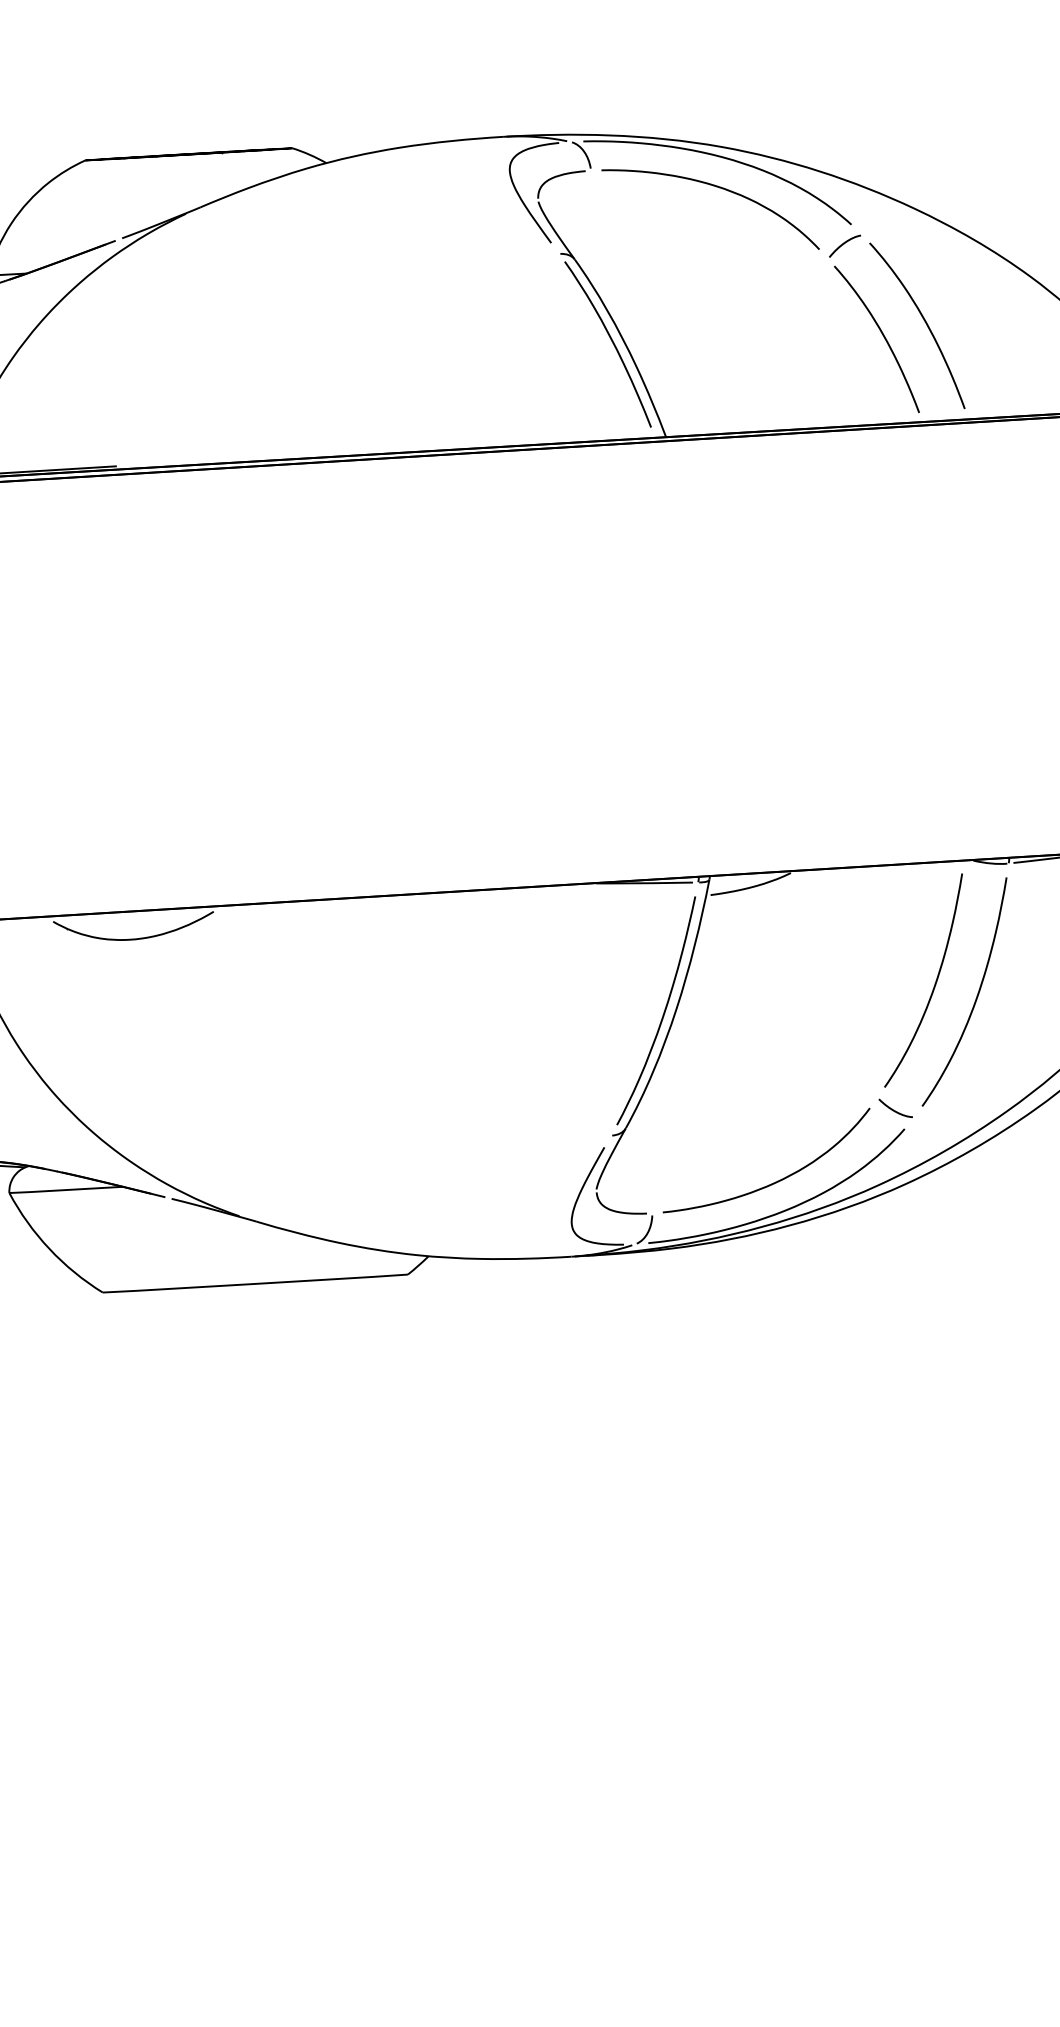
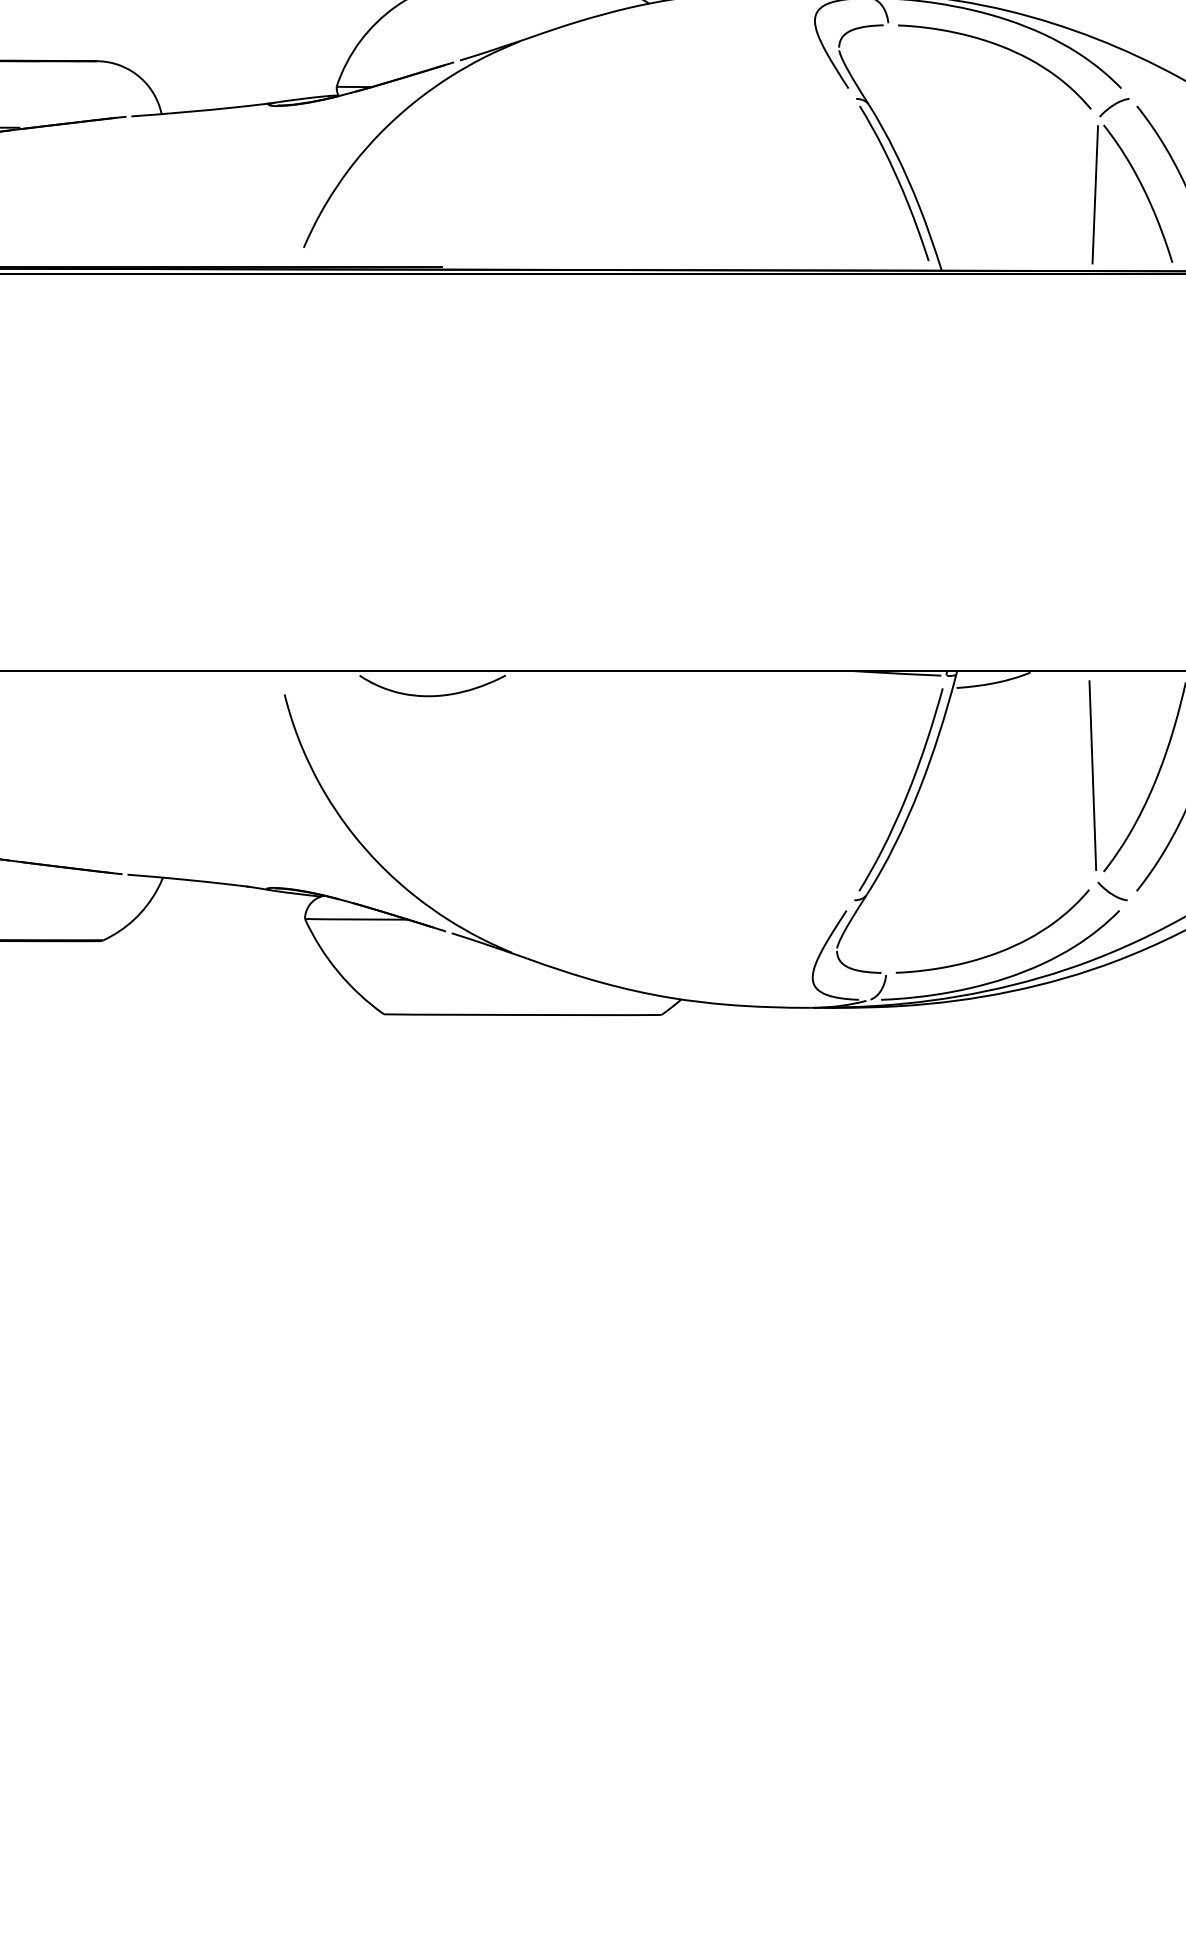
line: (830, 342) -> (1095, 194), added
line: (865, 982) -> (1092, 775), added

